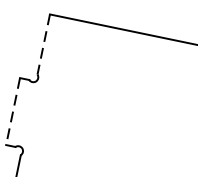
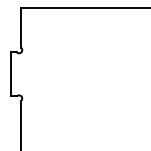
line: (43, 45) -> (21, 28), dashed -> solid
line: (12, 111) -> (10, 74), dashed -> solid

